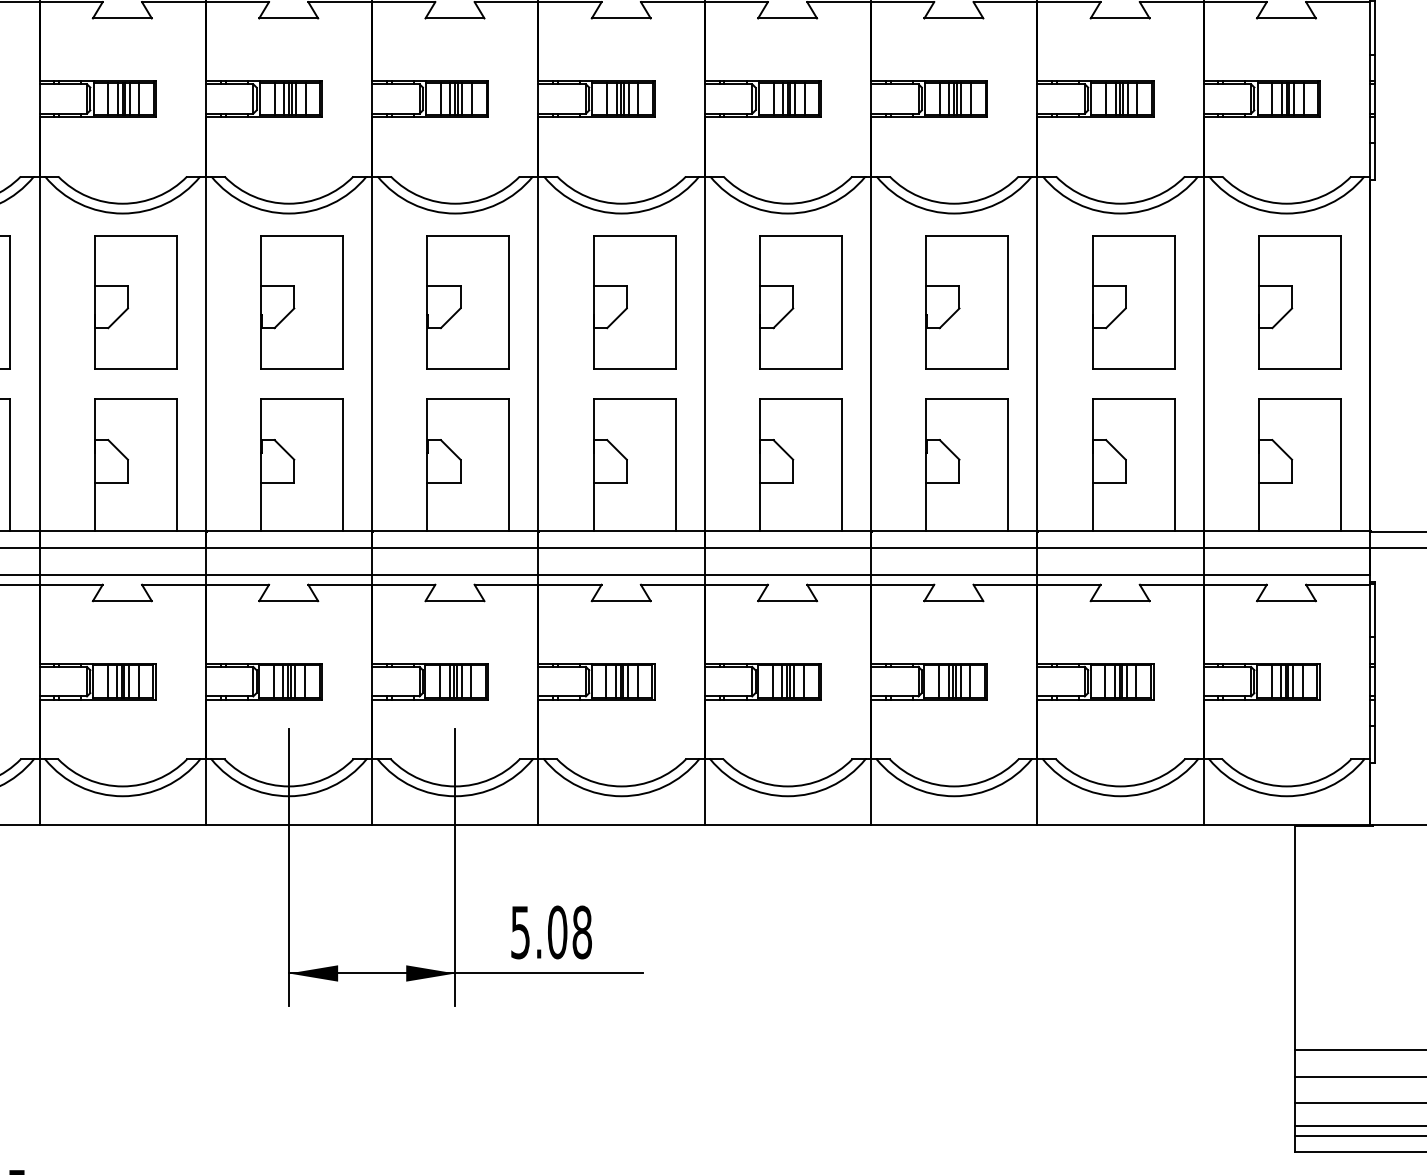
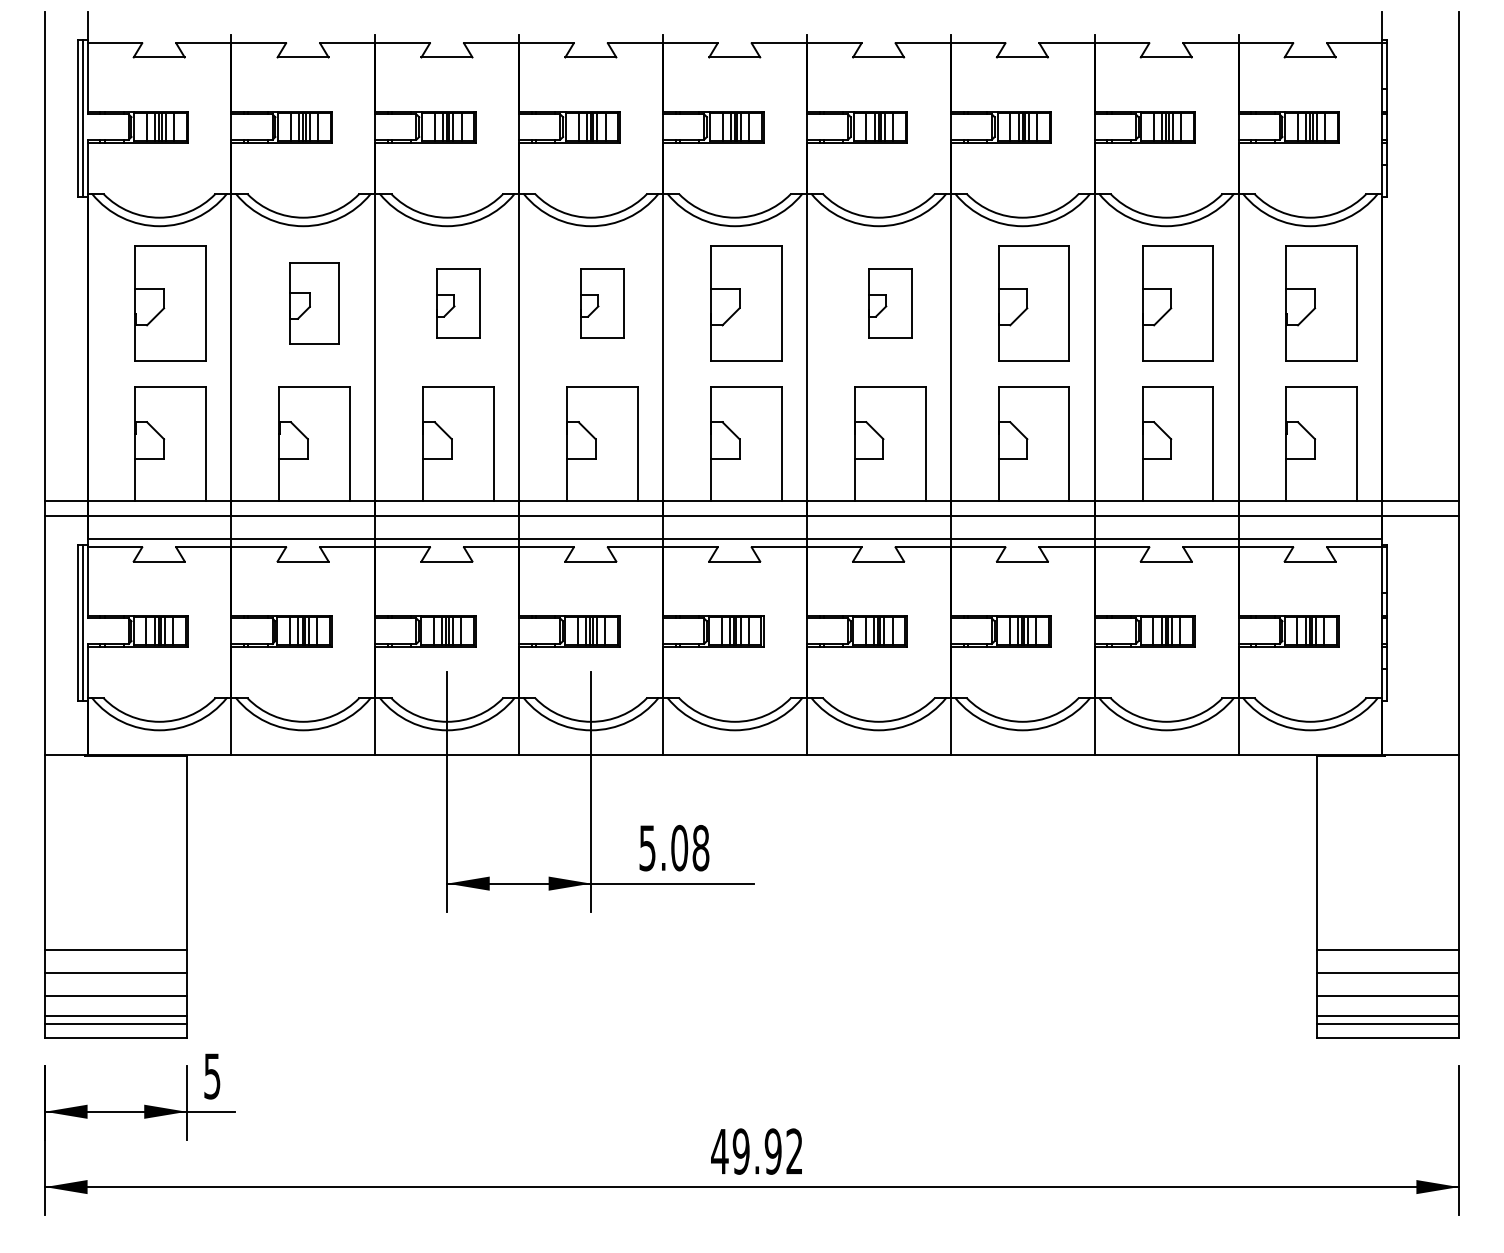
part: (135, 302) -> (314, 303), size x0.7
part: (302, 302) -> (458, 303), size x0.6
part: (468, 302) -> (602, 303), size x0.6
part: (801, 302) -> (890, 303), size x0.6

